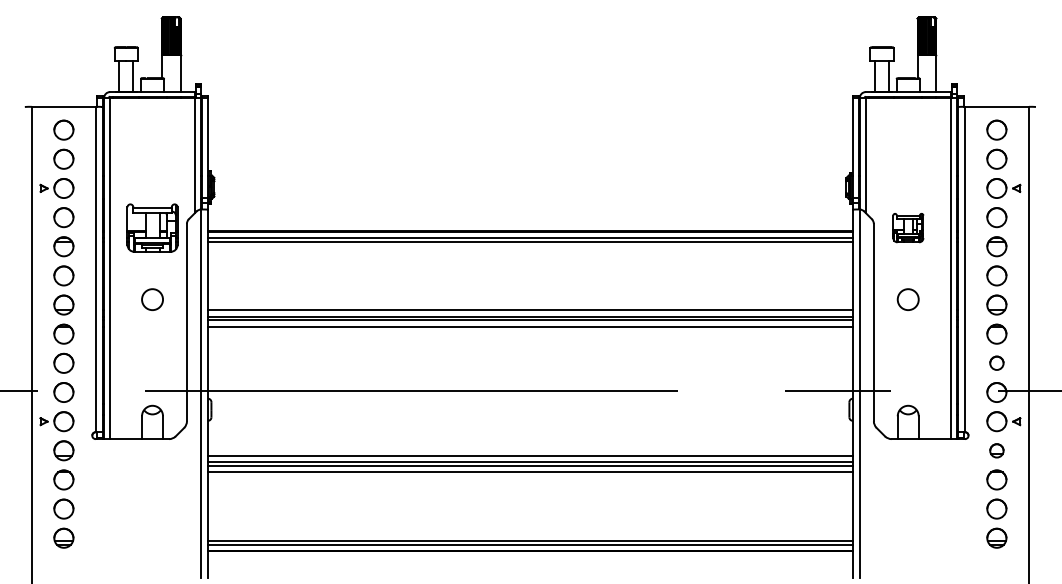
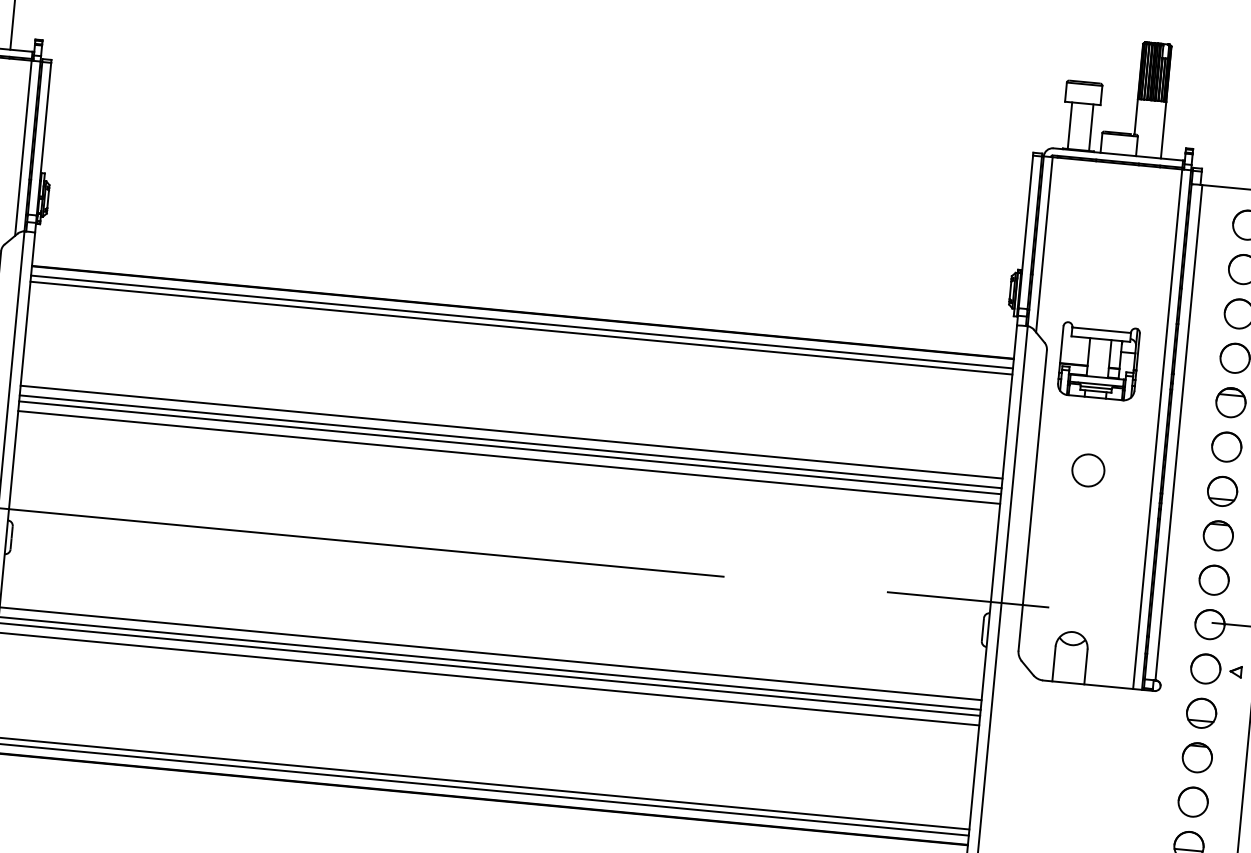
part: (908, 227) -> (1099, 360), size x1.67
circle: (996, 362) -> (1213, 578), size x1.43
part: (996, 450) -> (1201, 712), size x1.43

